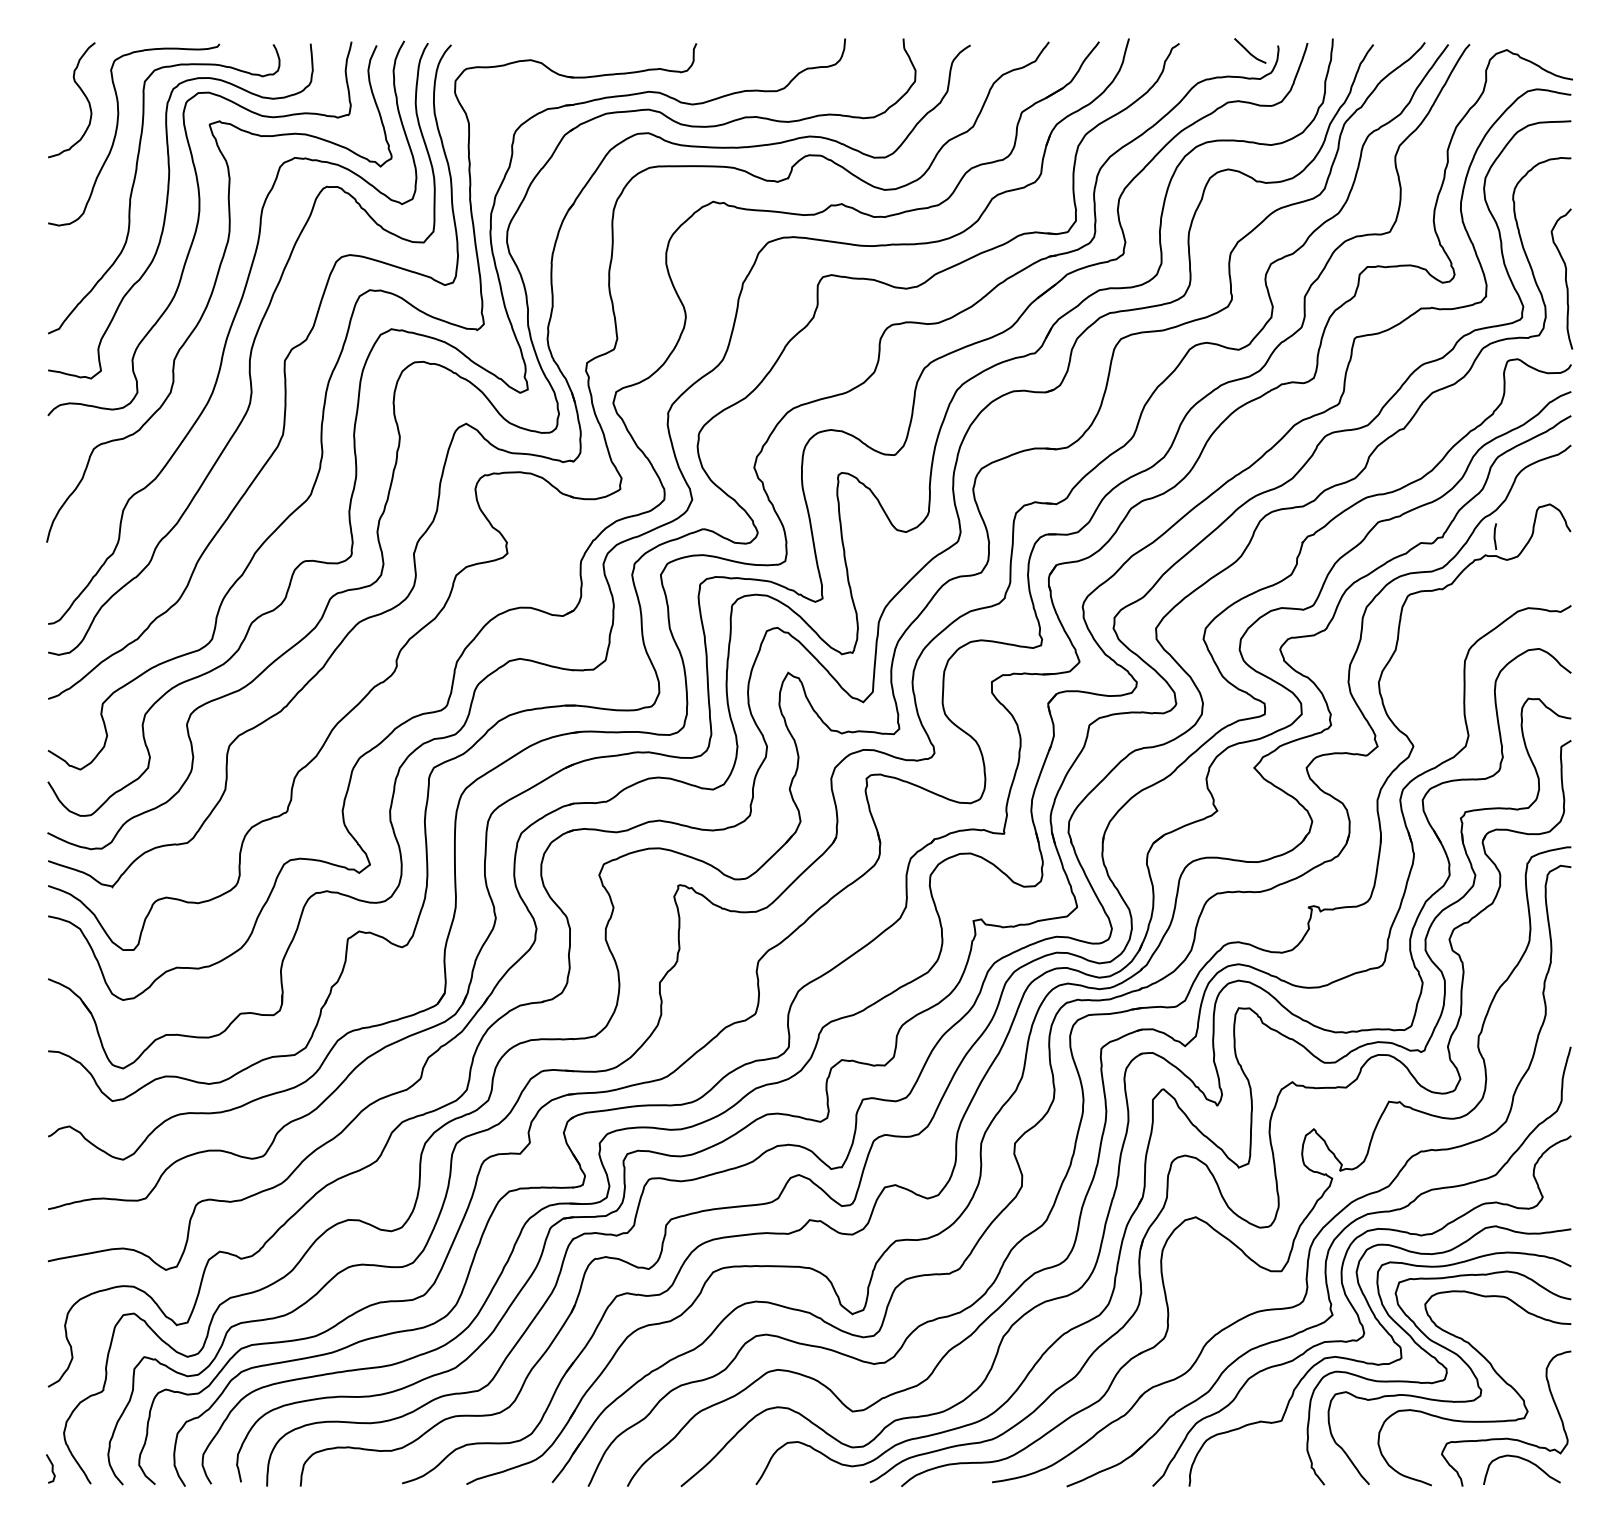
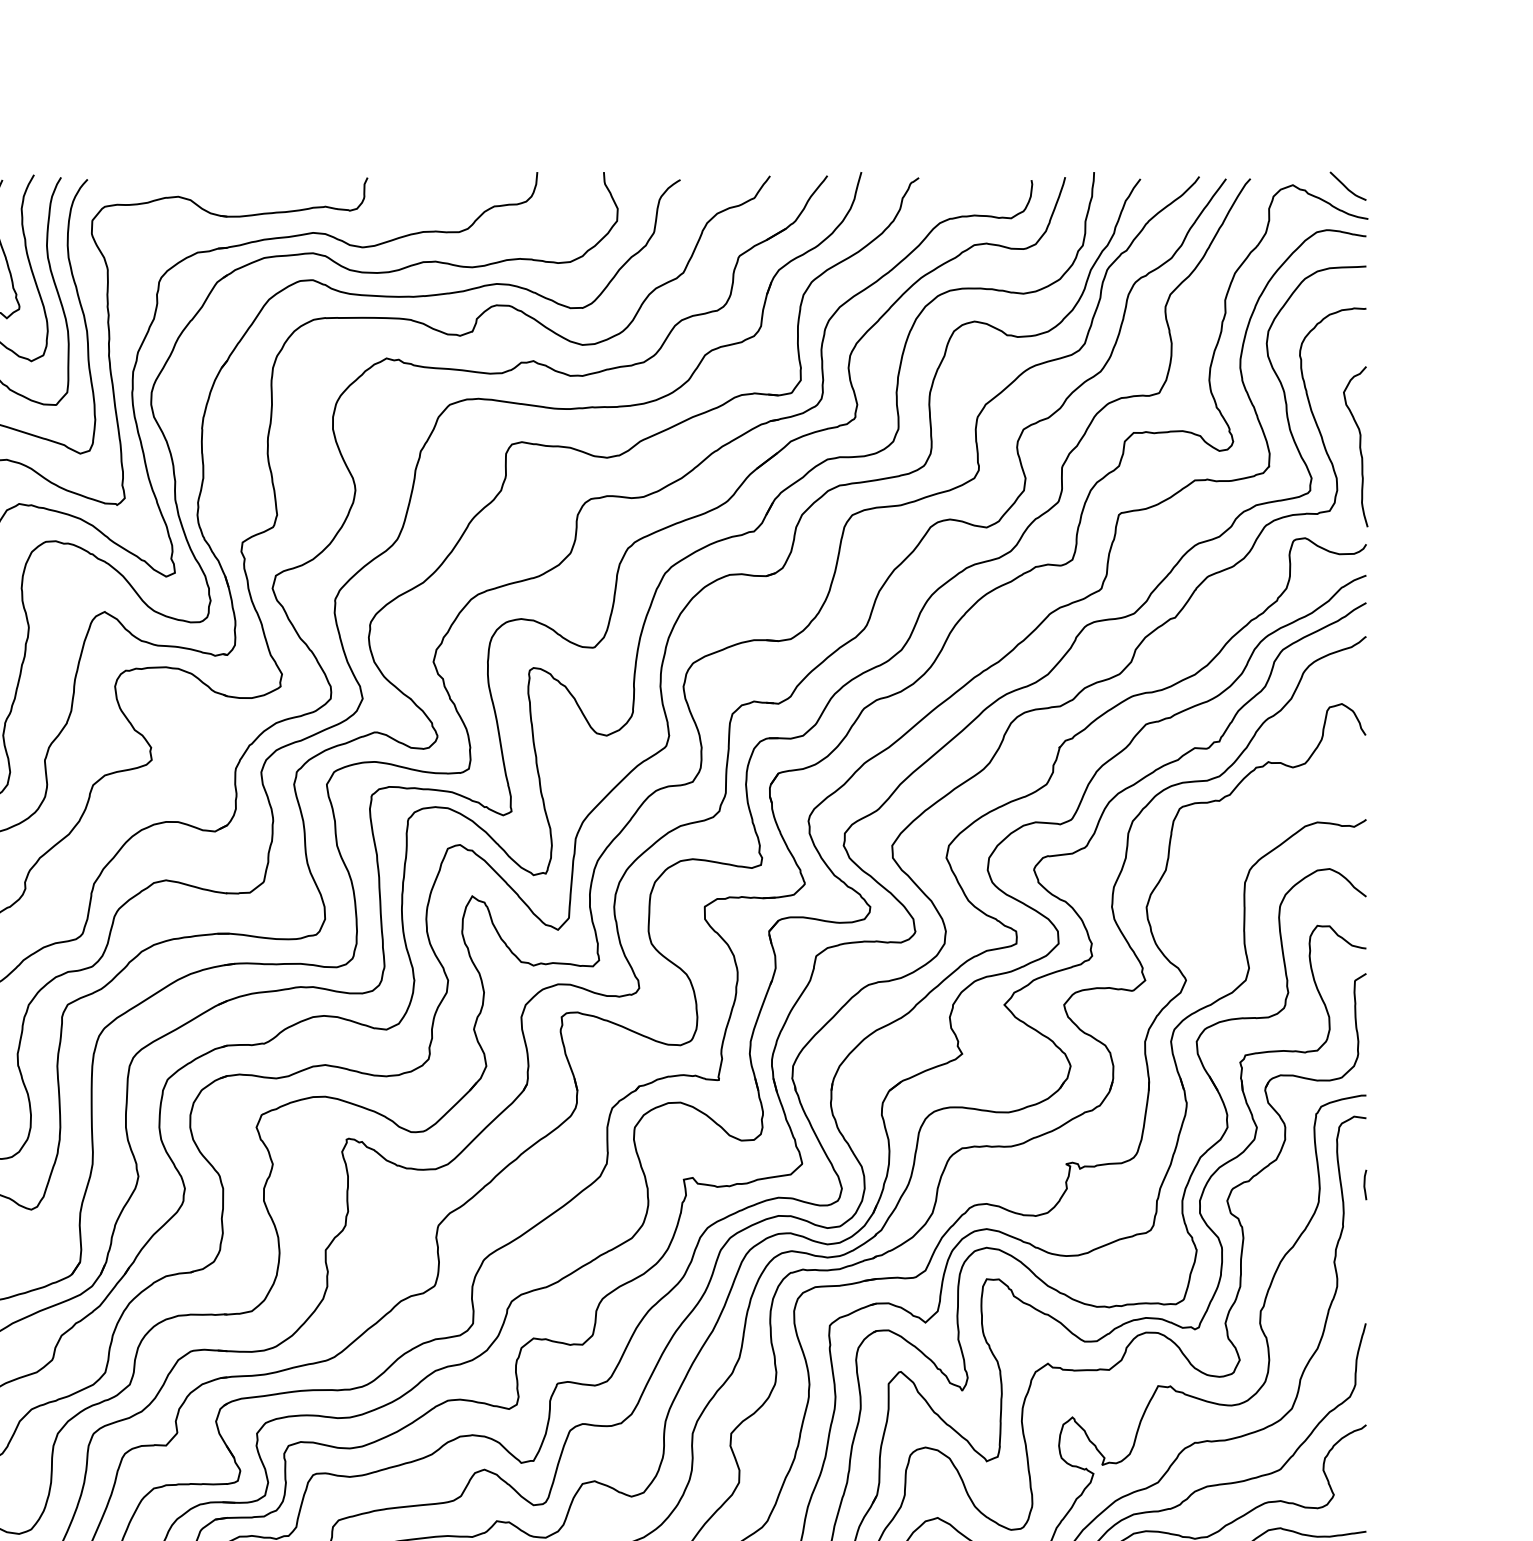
curve: (1249, 51) -> (1347, 186), moved
curve: (1495, 536) -> (1365, 1184), moved

